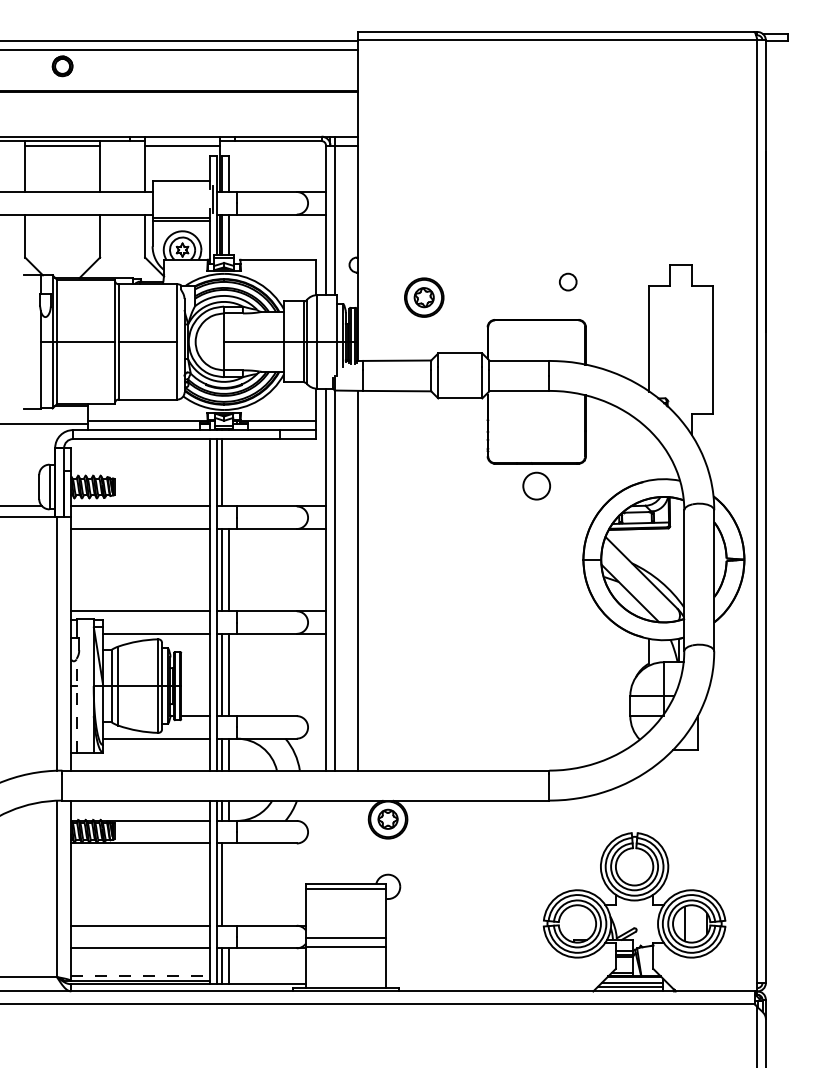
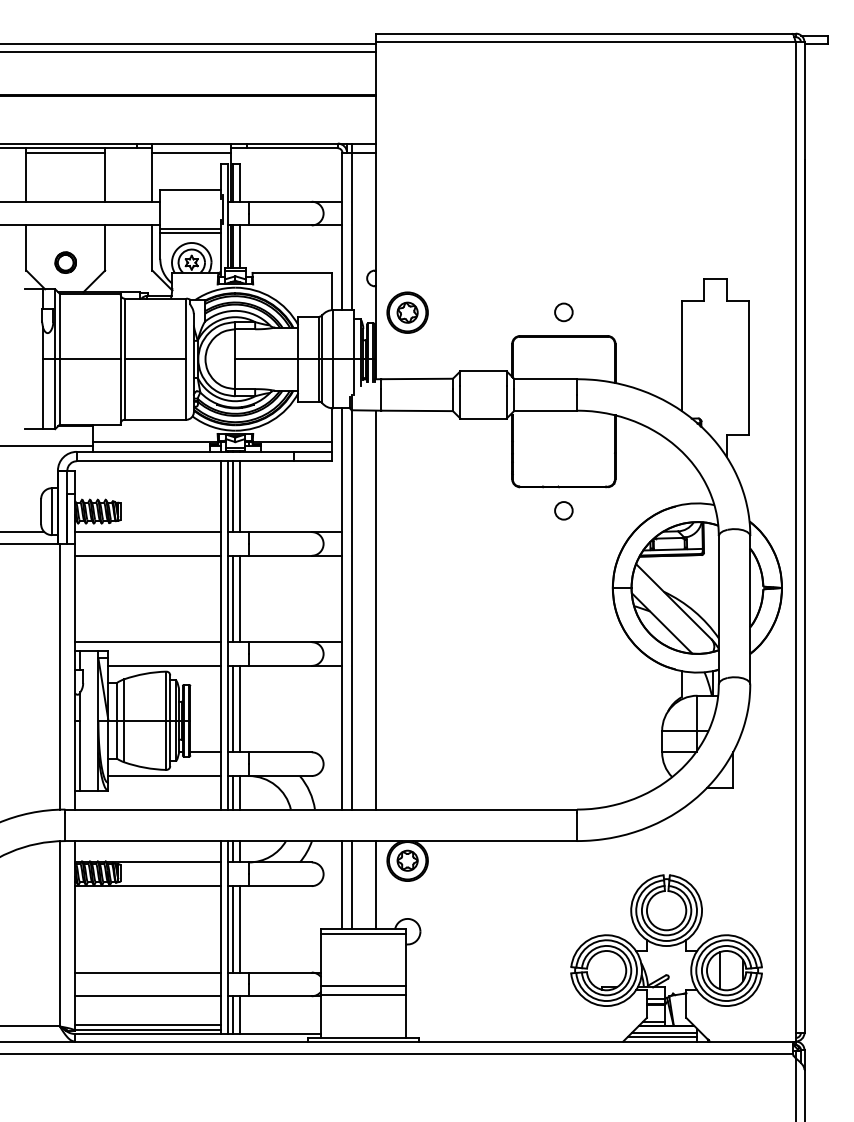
part: (62, 66) -> (65, 262), moved
circle: (567, 282) -> (563, 312), moved
part: (424, 297) -> (407, 312), moved
line: (228, 472) -> (240, 496), added
circle: (536, 485) -> (563, 510), size x0.62
line: (76, 705) -> (80, 741), dashed -> solid
line: (326, 842) -> (342, 885), added
line: (334, 842) -> (351, 885), added
line: (358, 842) -> (376, 885), added
line: (228, 884) -> (240, 929), added
line: (140, 976) -> (147, 1025), dashed -> solid

